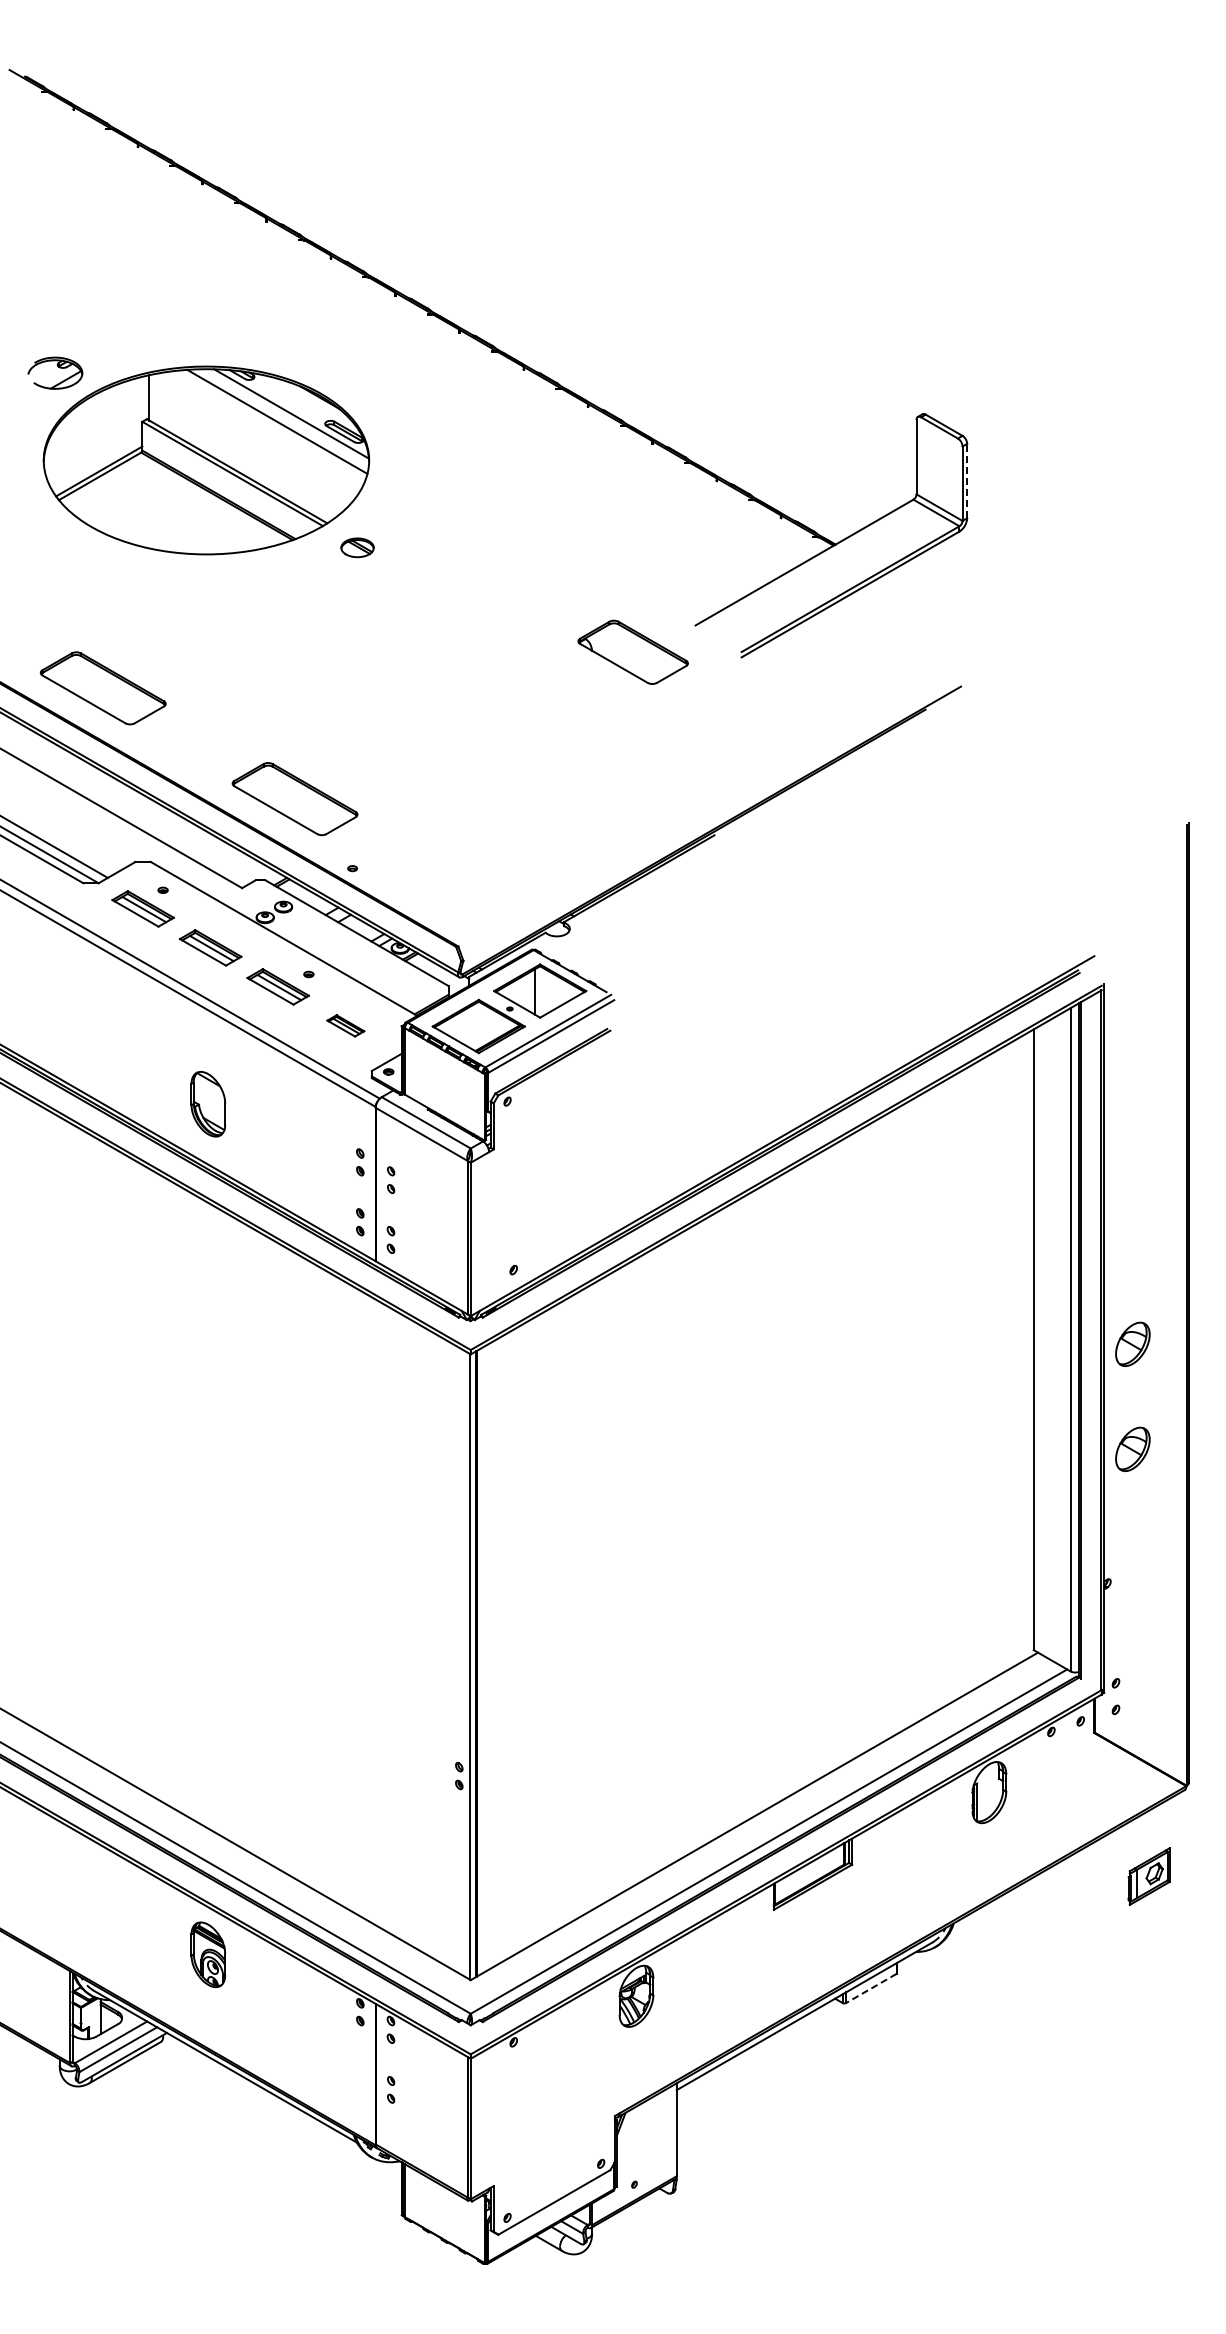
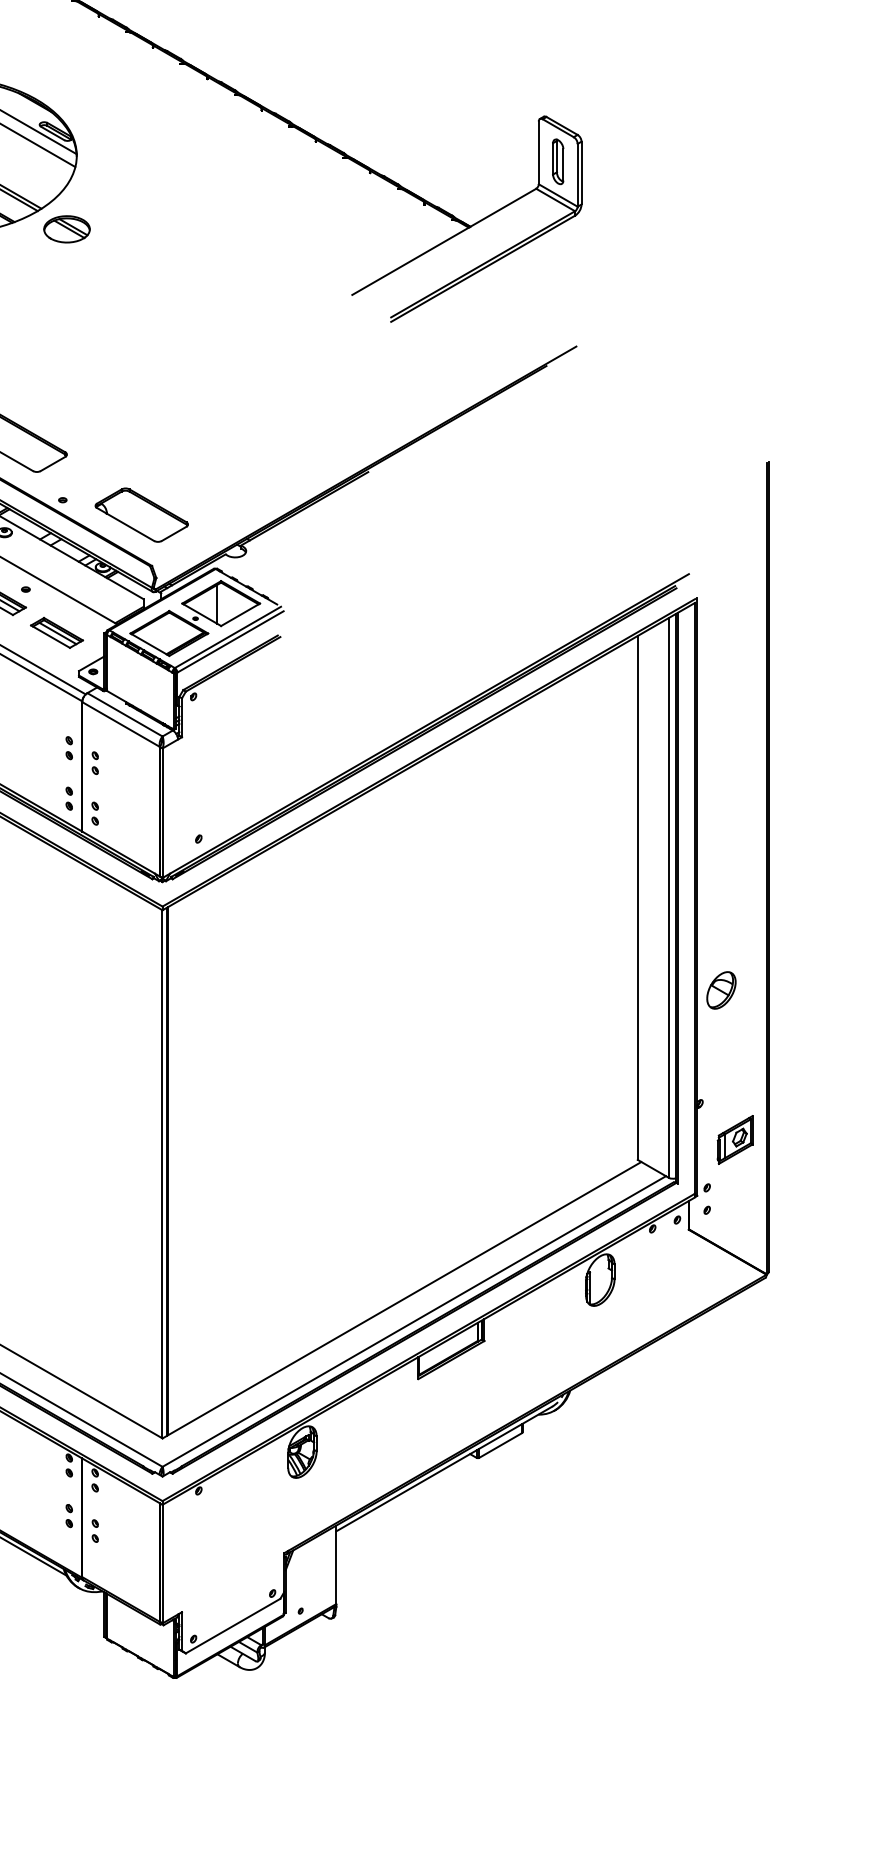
part: (939, 467) -> (558, 161), added
line: (967, 480) -> (581, 172), dashed -> solid
part: (357, 547) -> (66, 229), size x1.67
part: (632, 651) -> (141, 514), moved
part: (345, 1025) -> (56, 632), size x1.67
part: (1132, 1343) -> (721, 901), removed
part: (459, 1776) -> (69, 1516), moved
part: (1148, 1876) -> (734, 1139), moved
line: (870, 1988) -> (499, 1445), dashed -> solid

